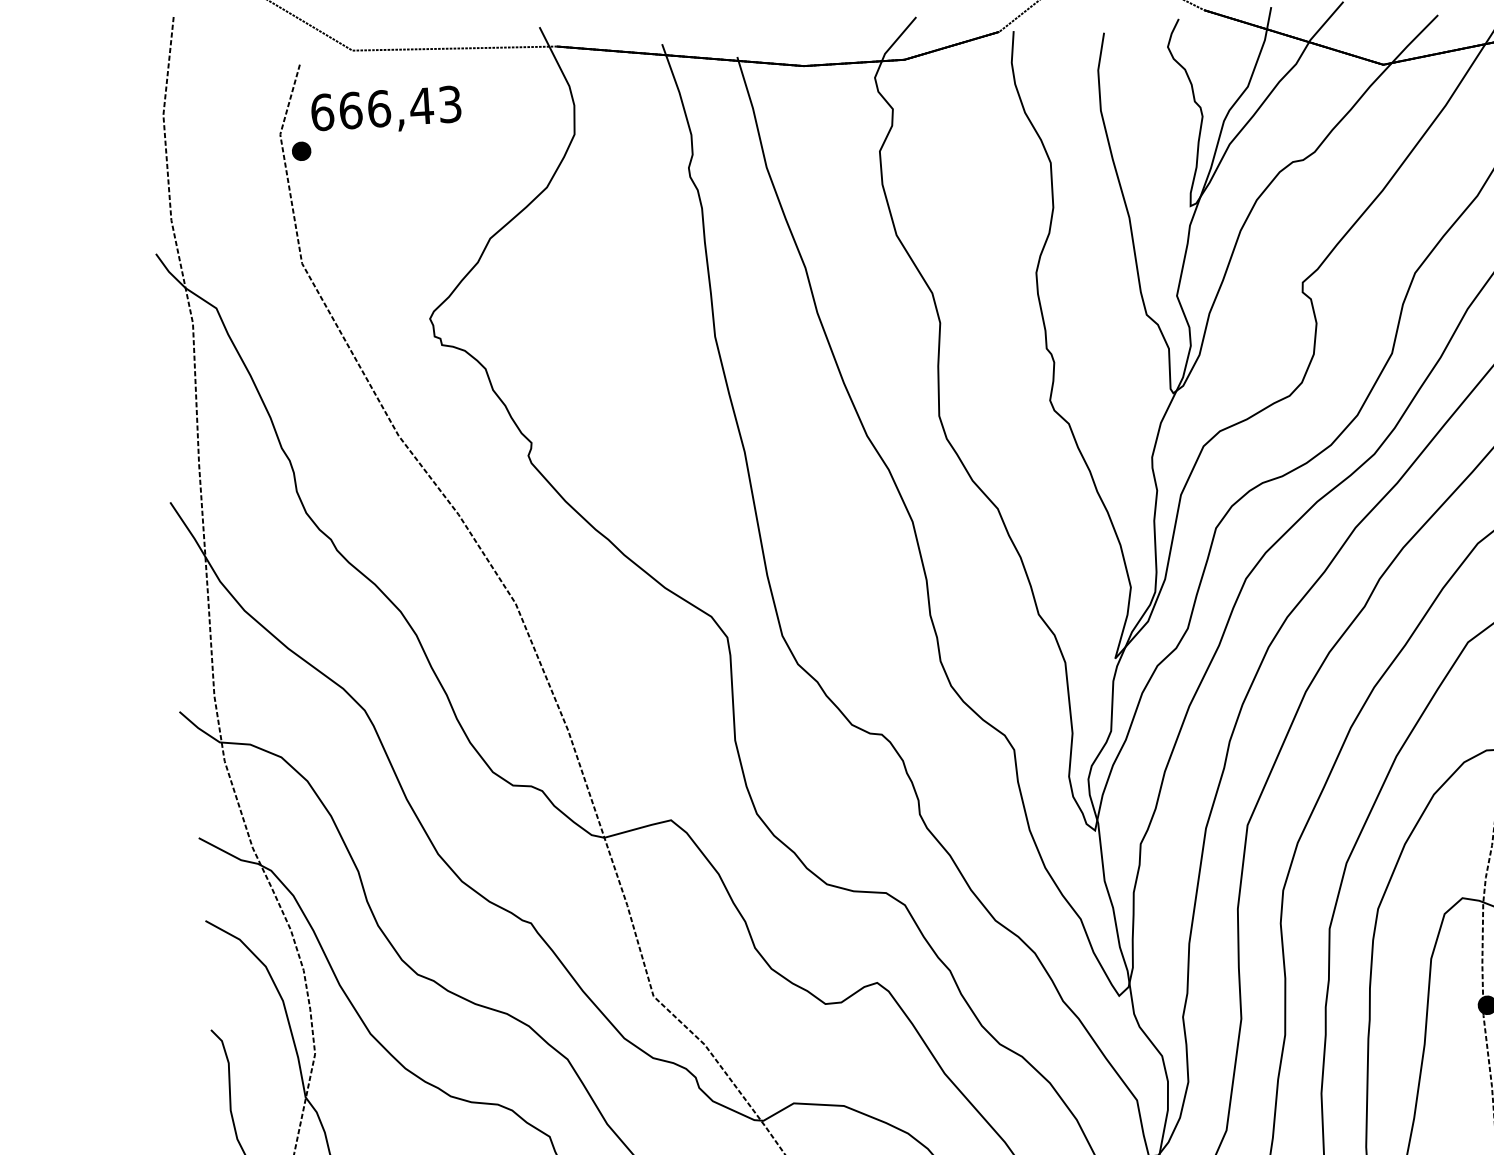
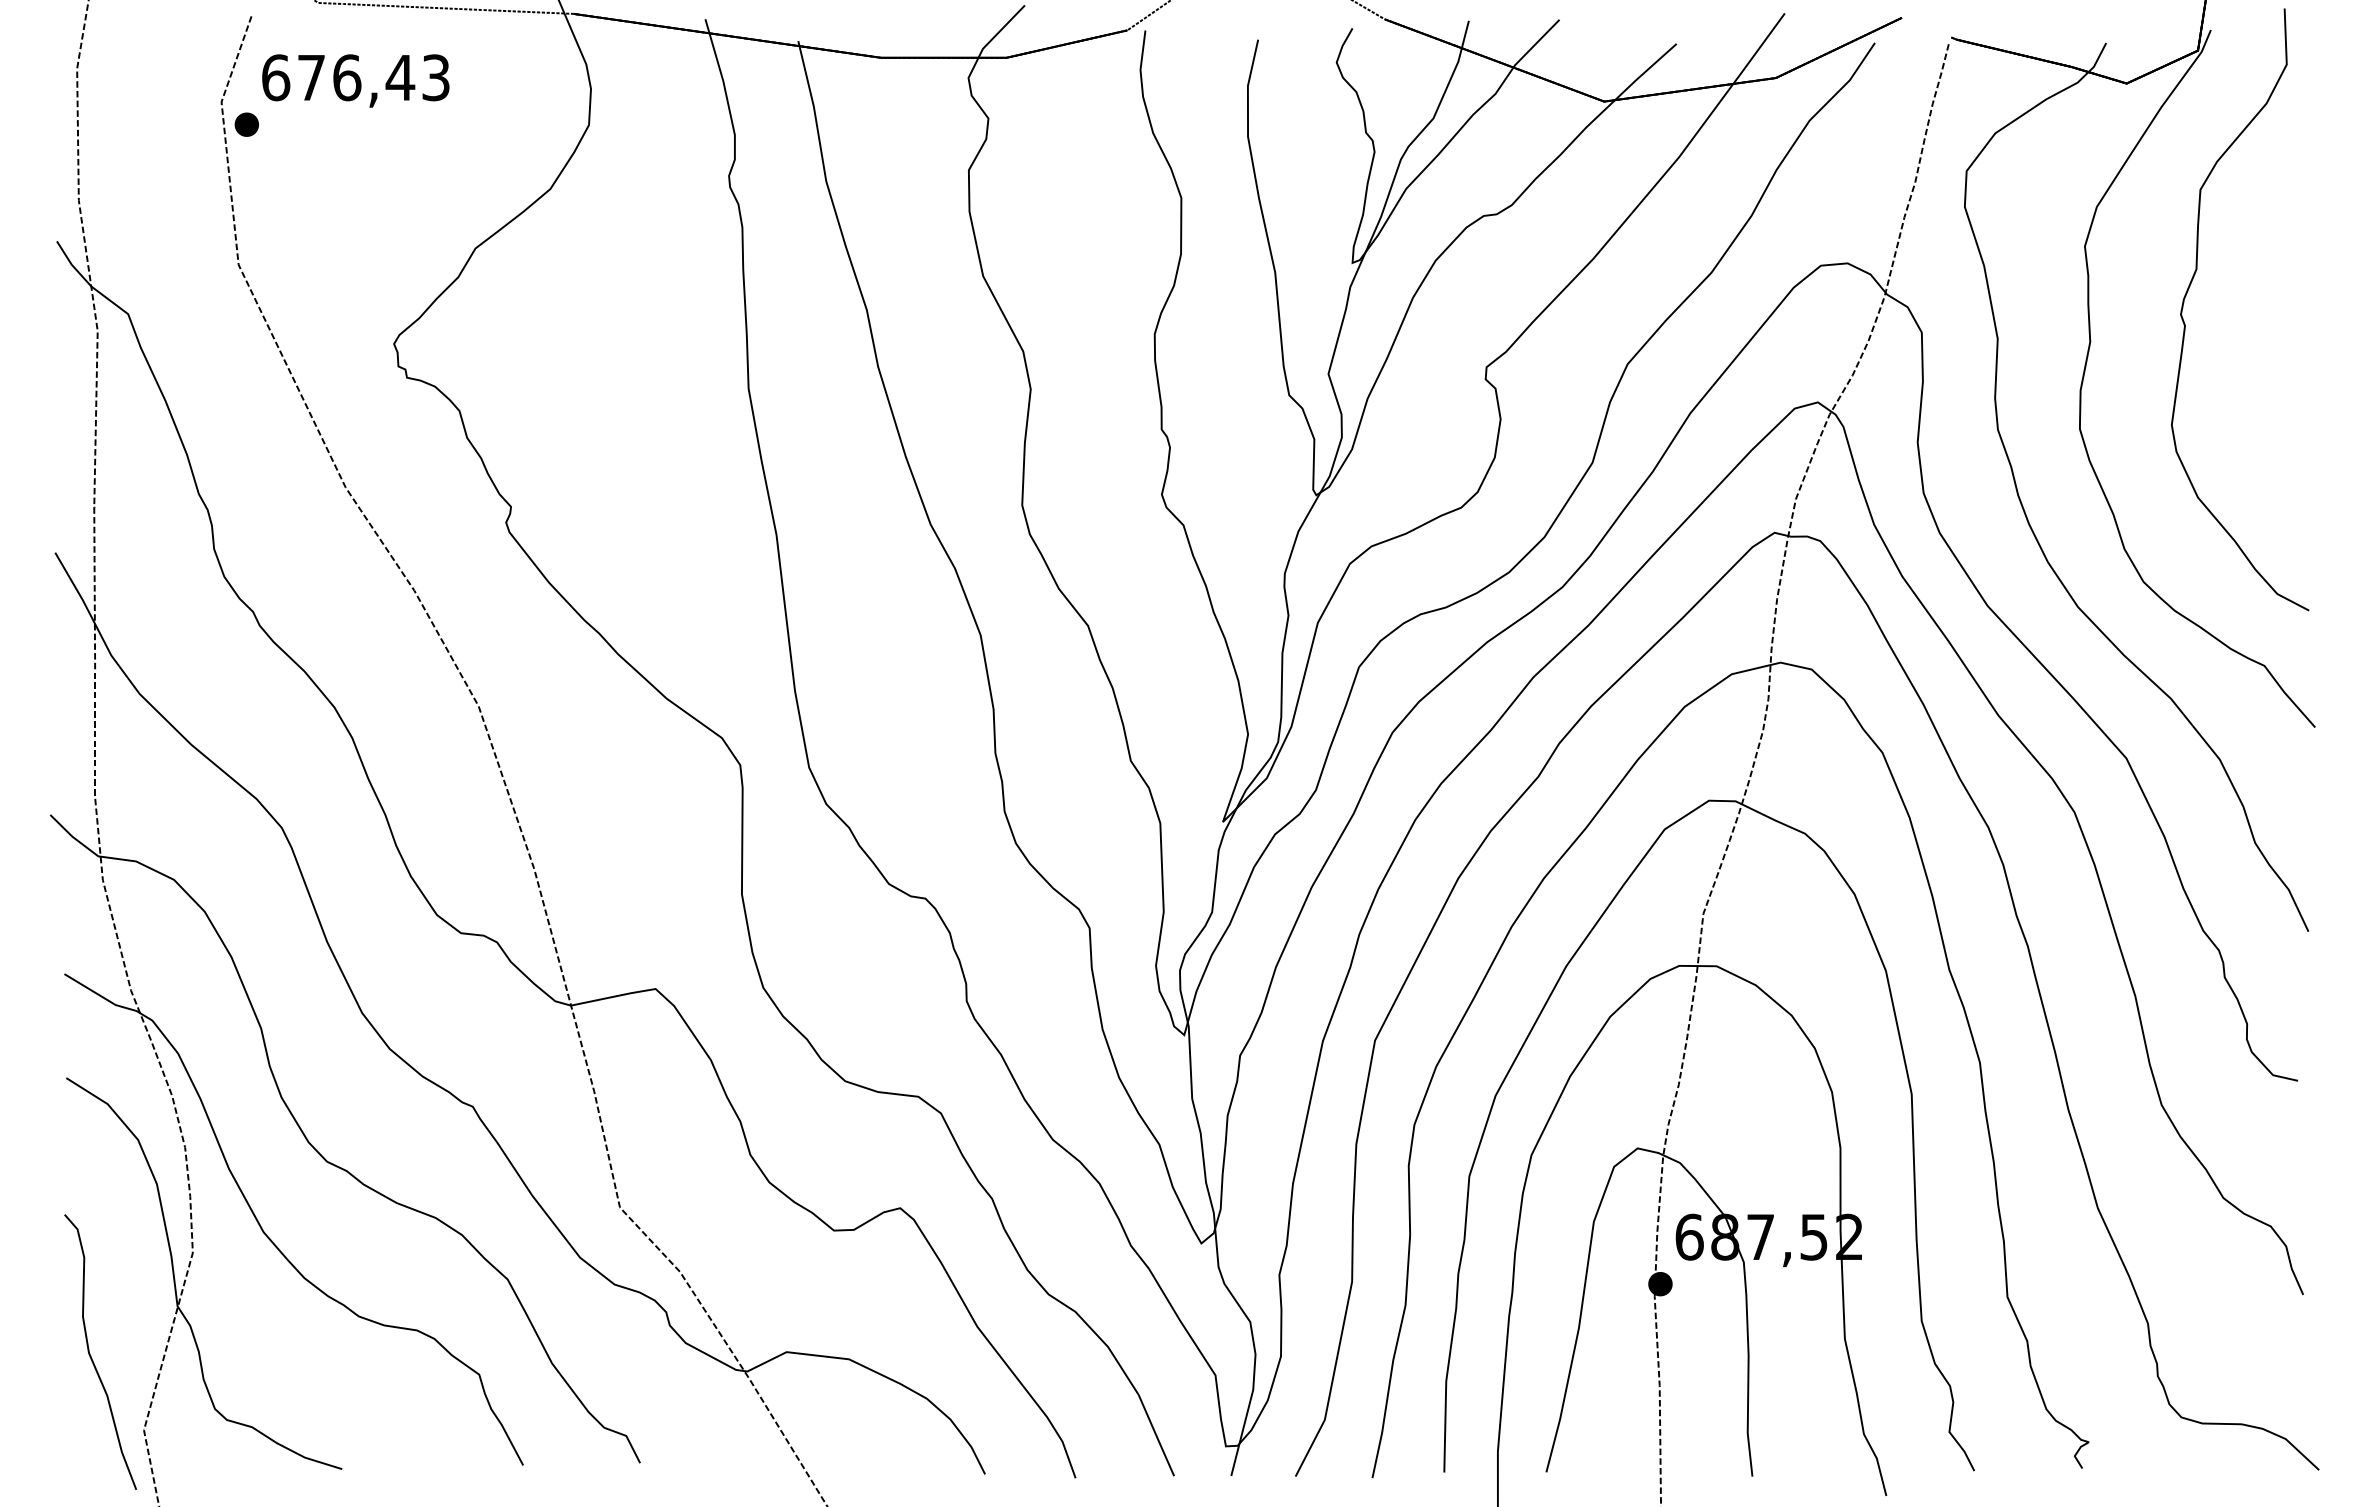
text: (350, 110) -> (311, 77), 666,43 -> 676,43

